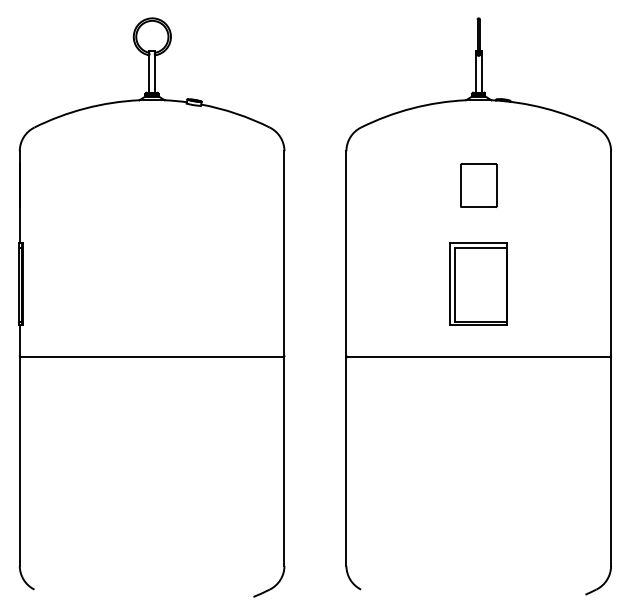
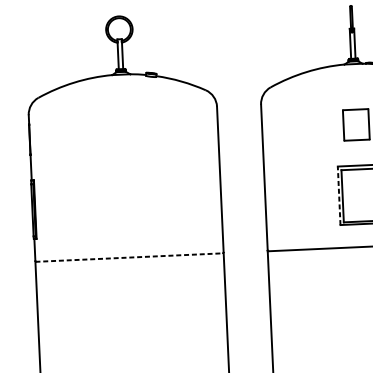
line: (450, 283) -> (339, 195), solid -> dashed
line: (152, 357) -> (129, 257), solid -> dashed

